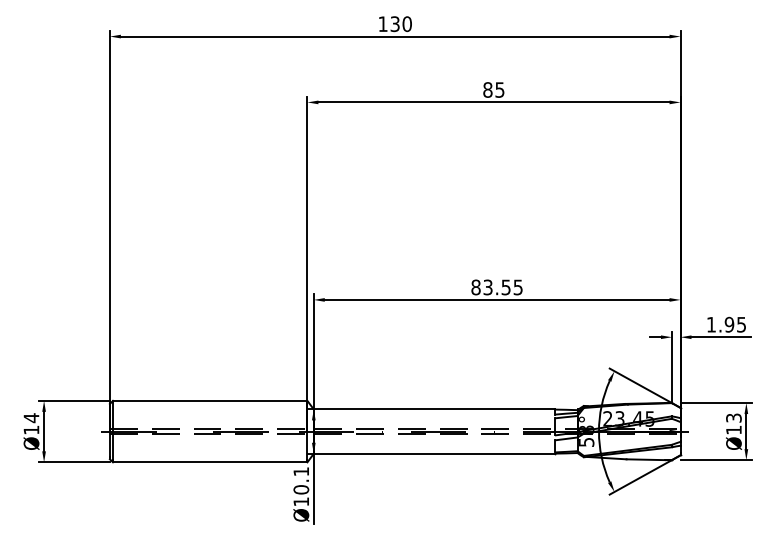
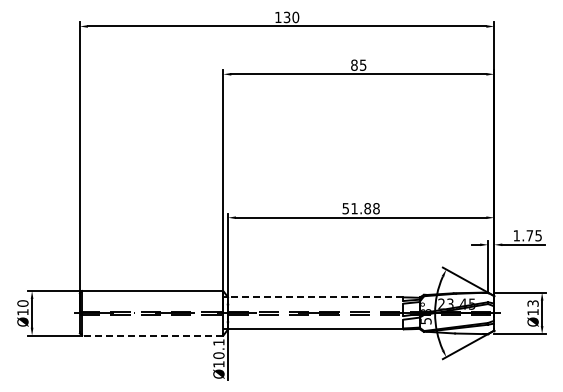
text: (496, 287) -> (360, 208), 83.55 -> 51.88
text: (728, 324) -> (529, 235), 1.95 -> 1.75
line: (434, 409) -> (315, 297), solid -> dashed
text: (30, 418) -> (22, 303), Ø14 -> Ø10
line: (209, 462) -> (152, 335), solid -> dashed

